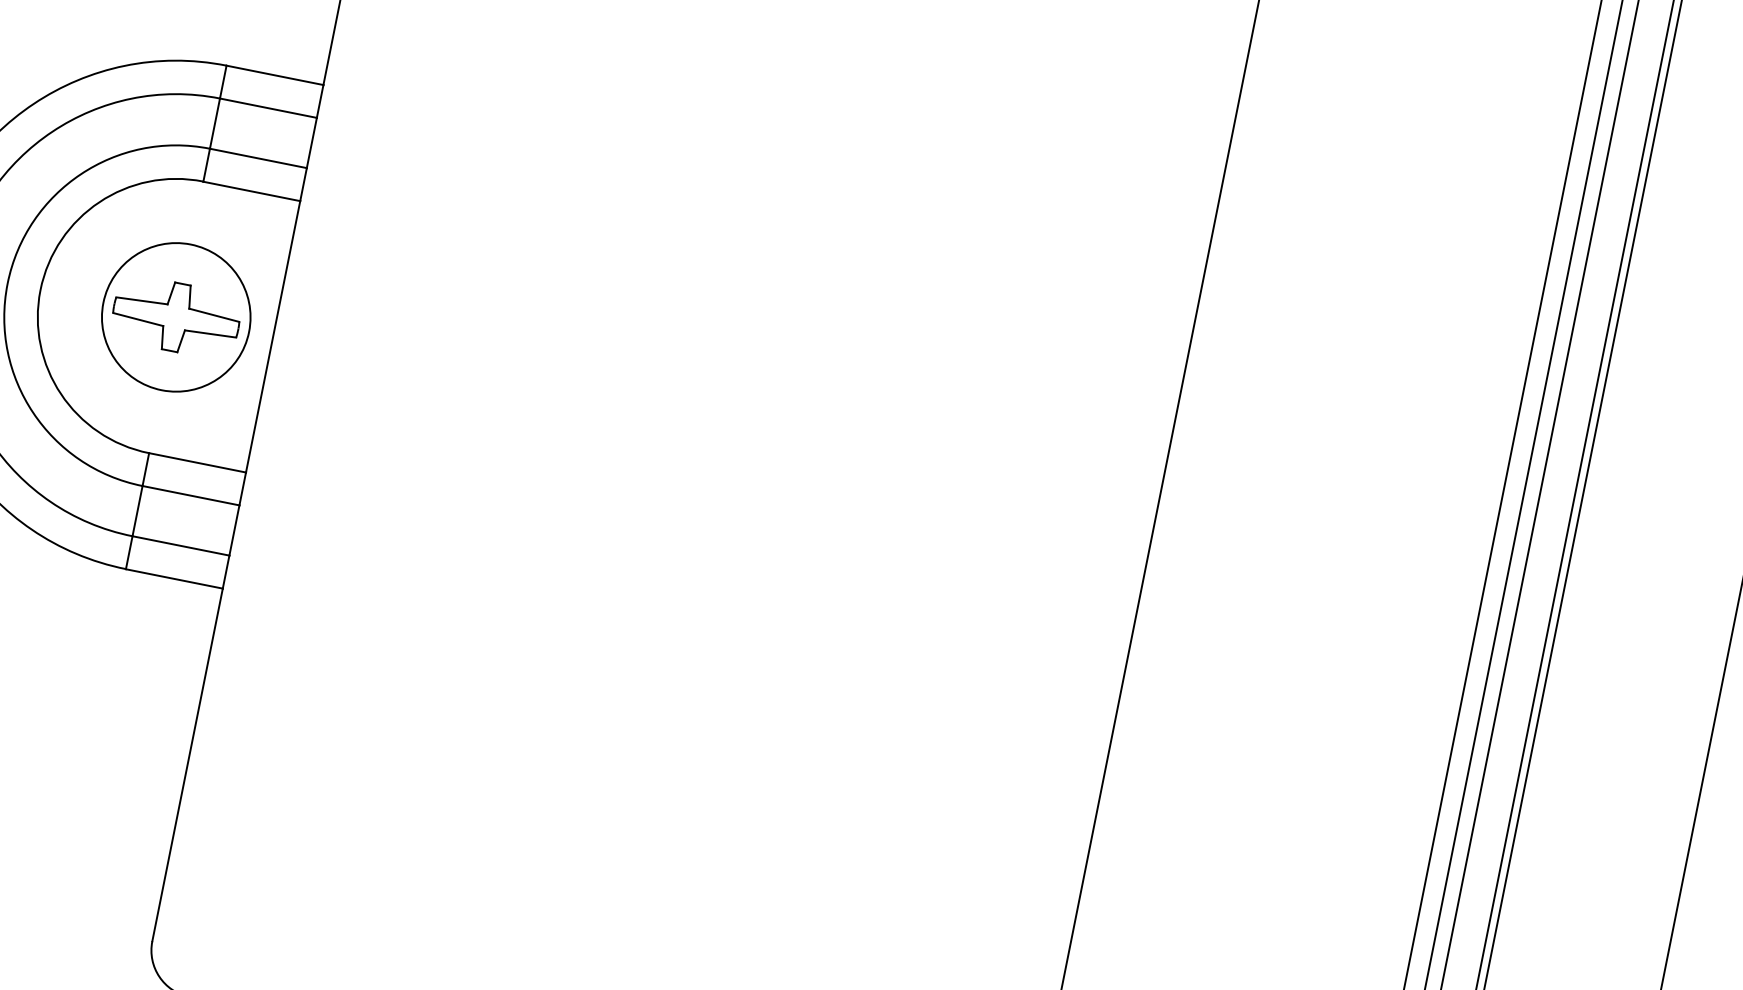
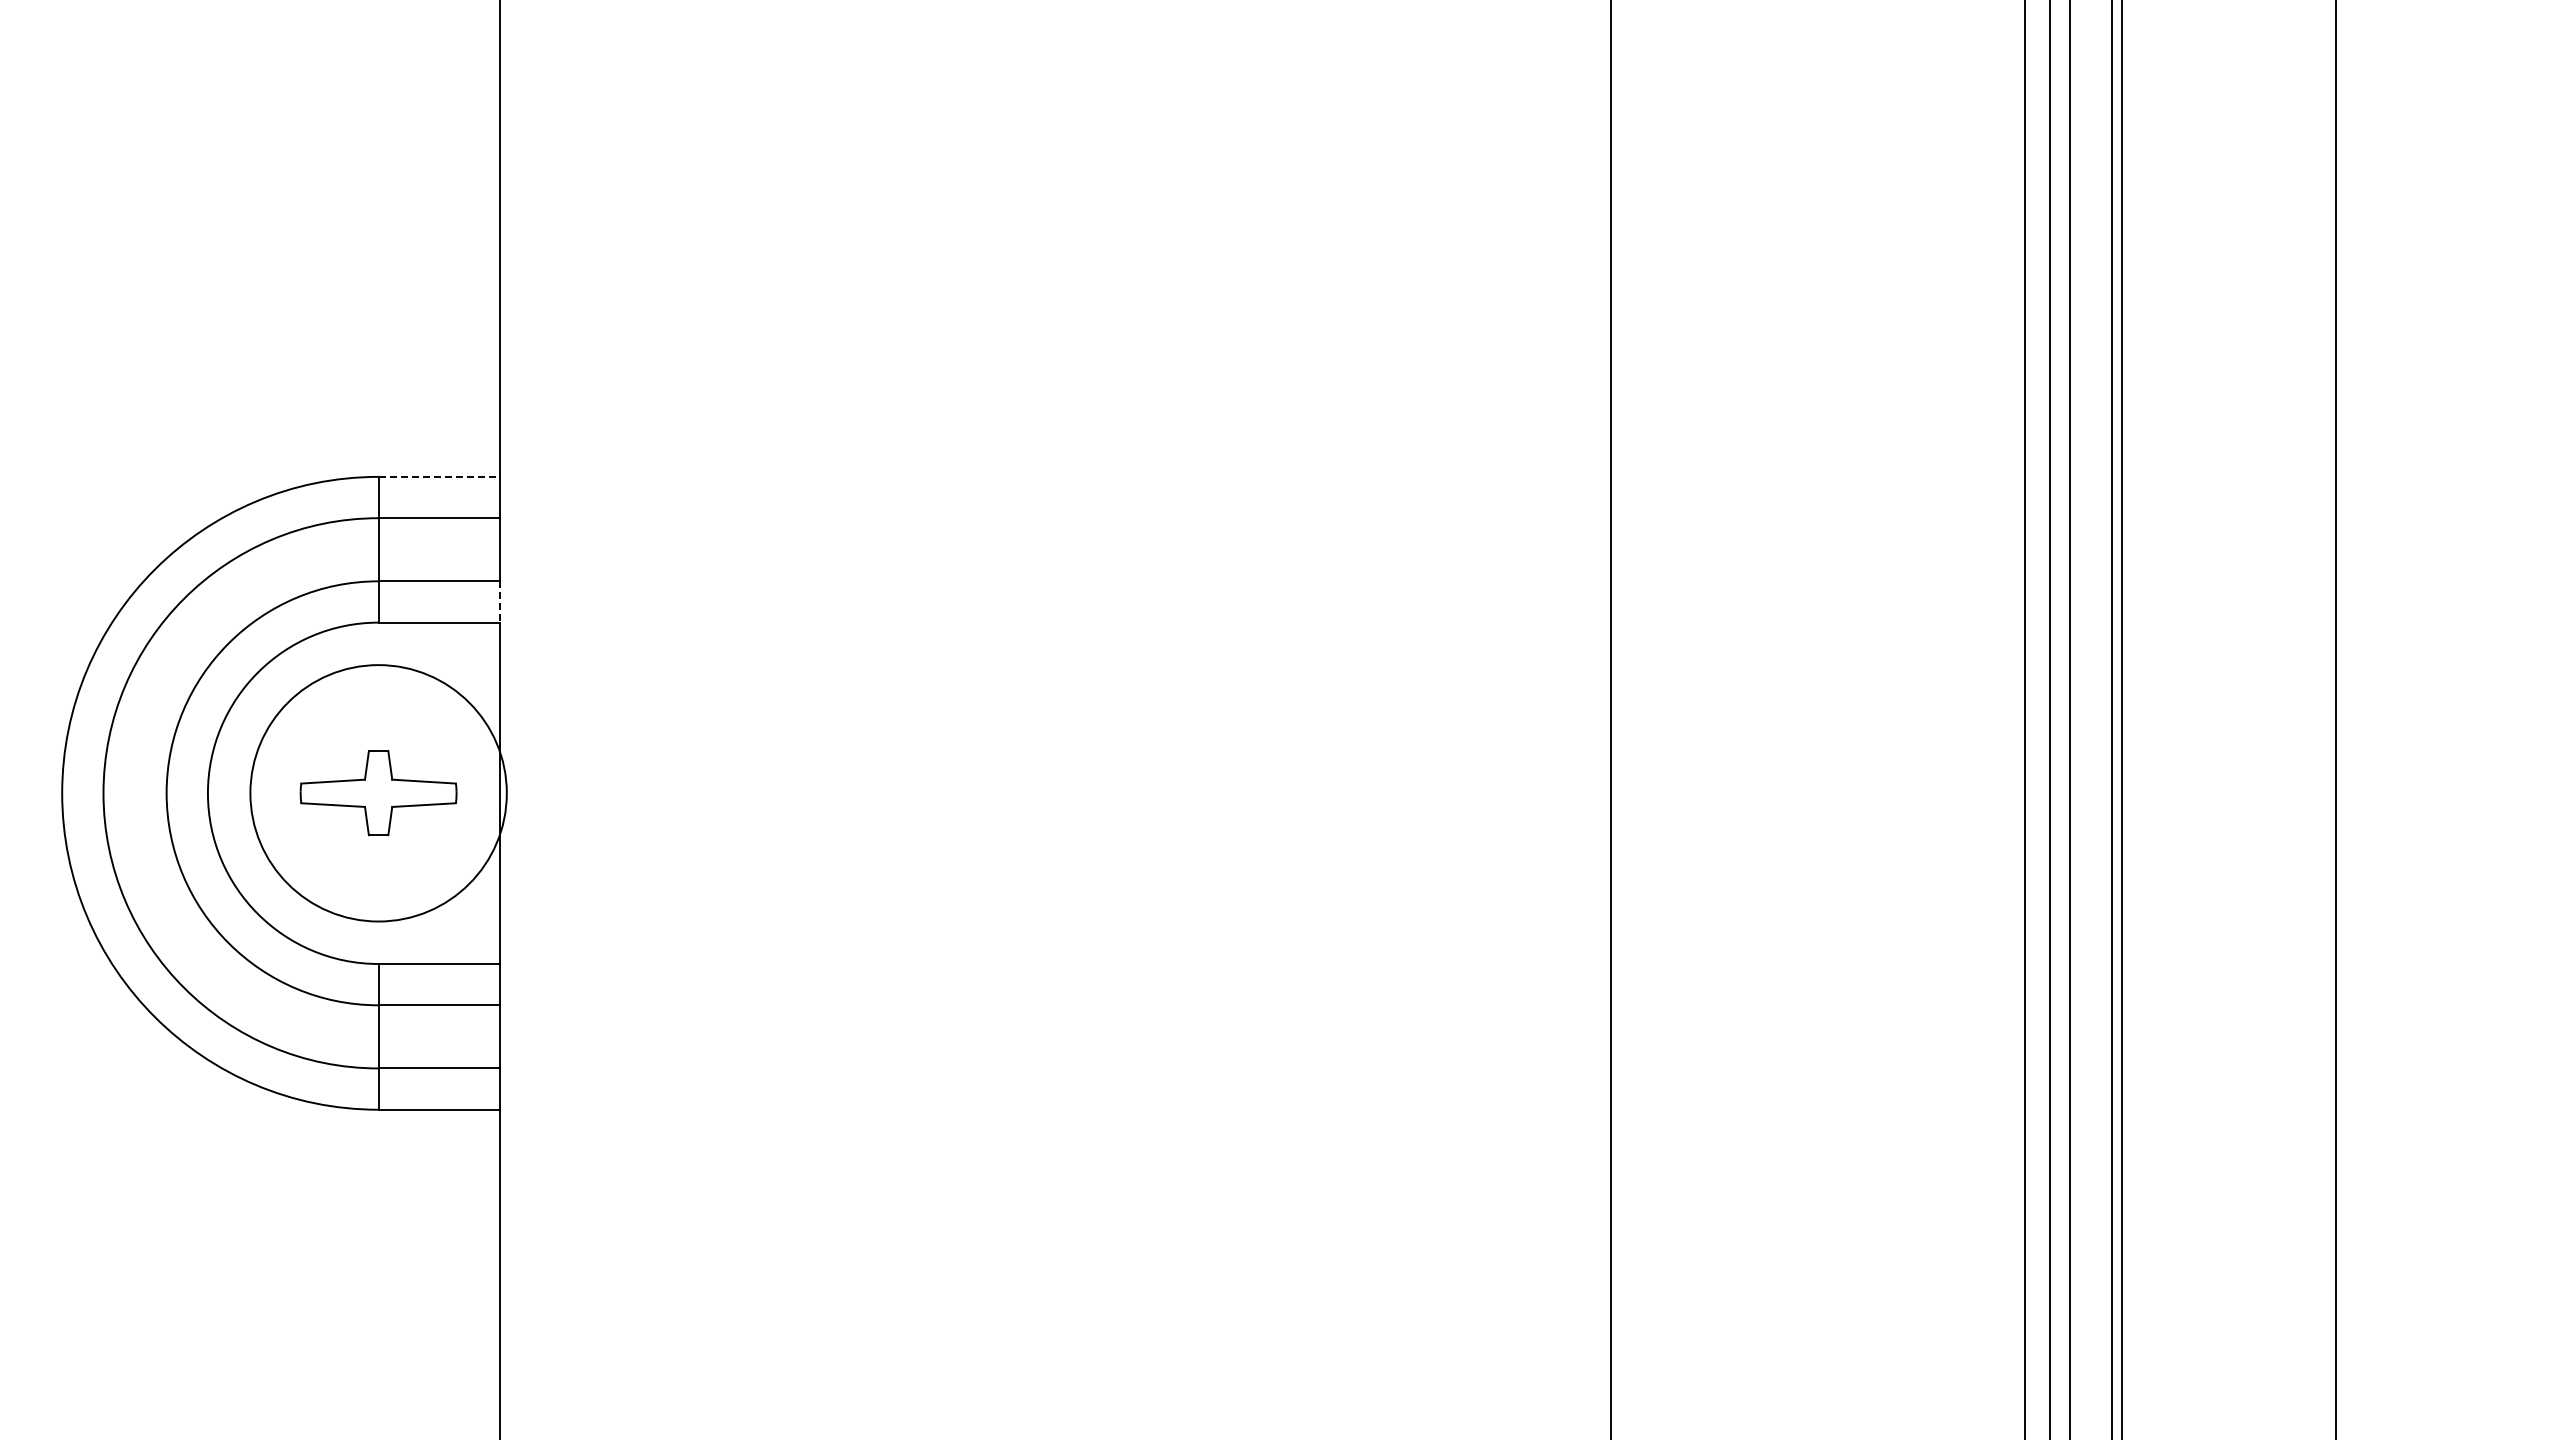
line: (275, 75) -> (439, 476), solid -> dashed
line: (303, 184) -> (500, 602), solid -> dashed
circle: (176, 316) -> (378, 792), size x1.4

